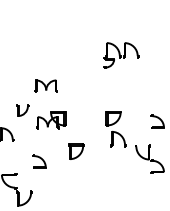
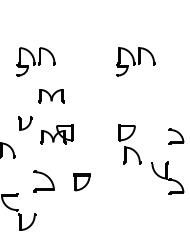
part: (32, 55) -> (36, 62), added
part: (76, 151) -> (82, 181), moved
part: (39, 161) -> (44, 180), size x1.4

